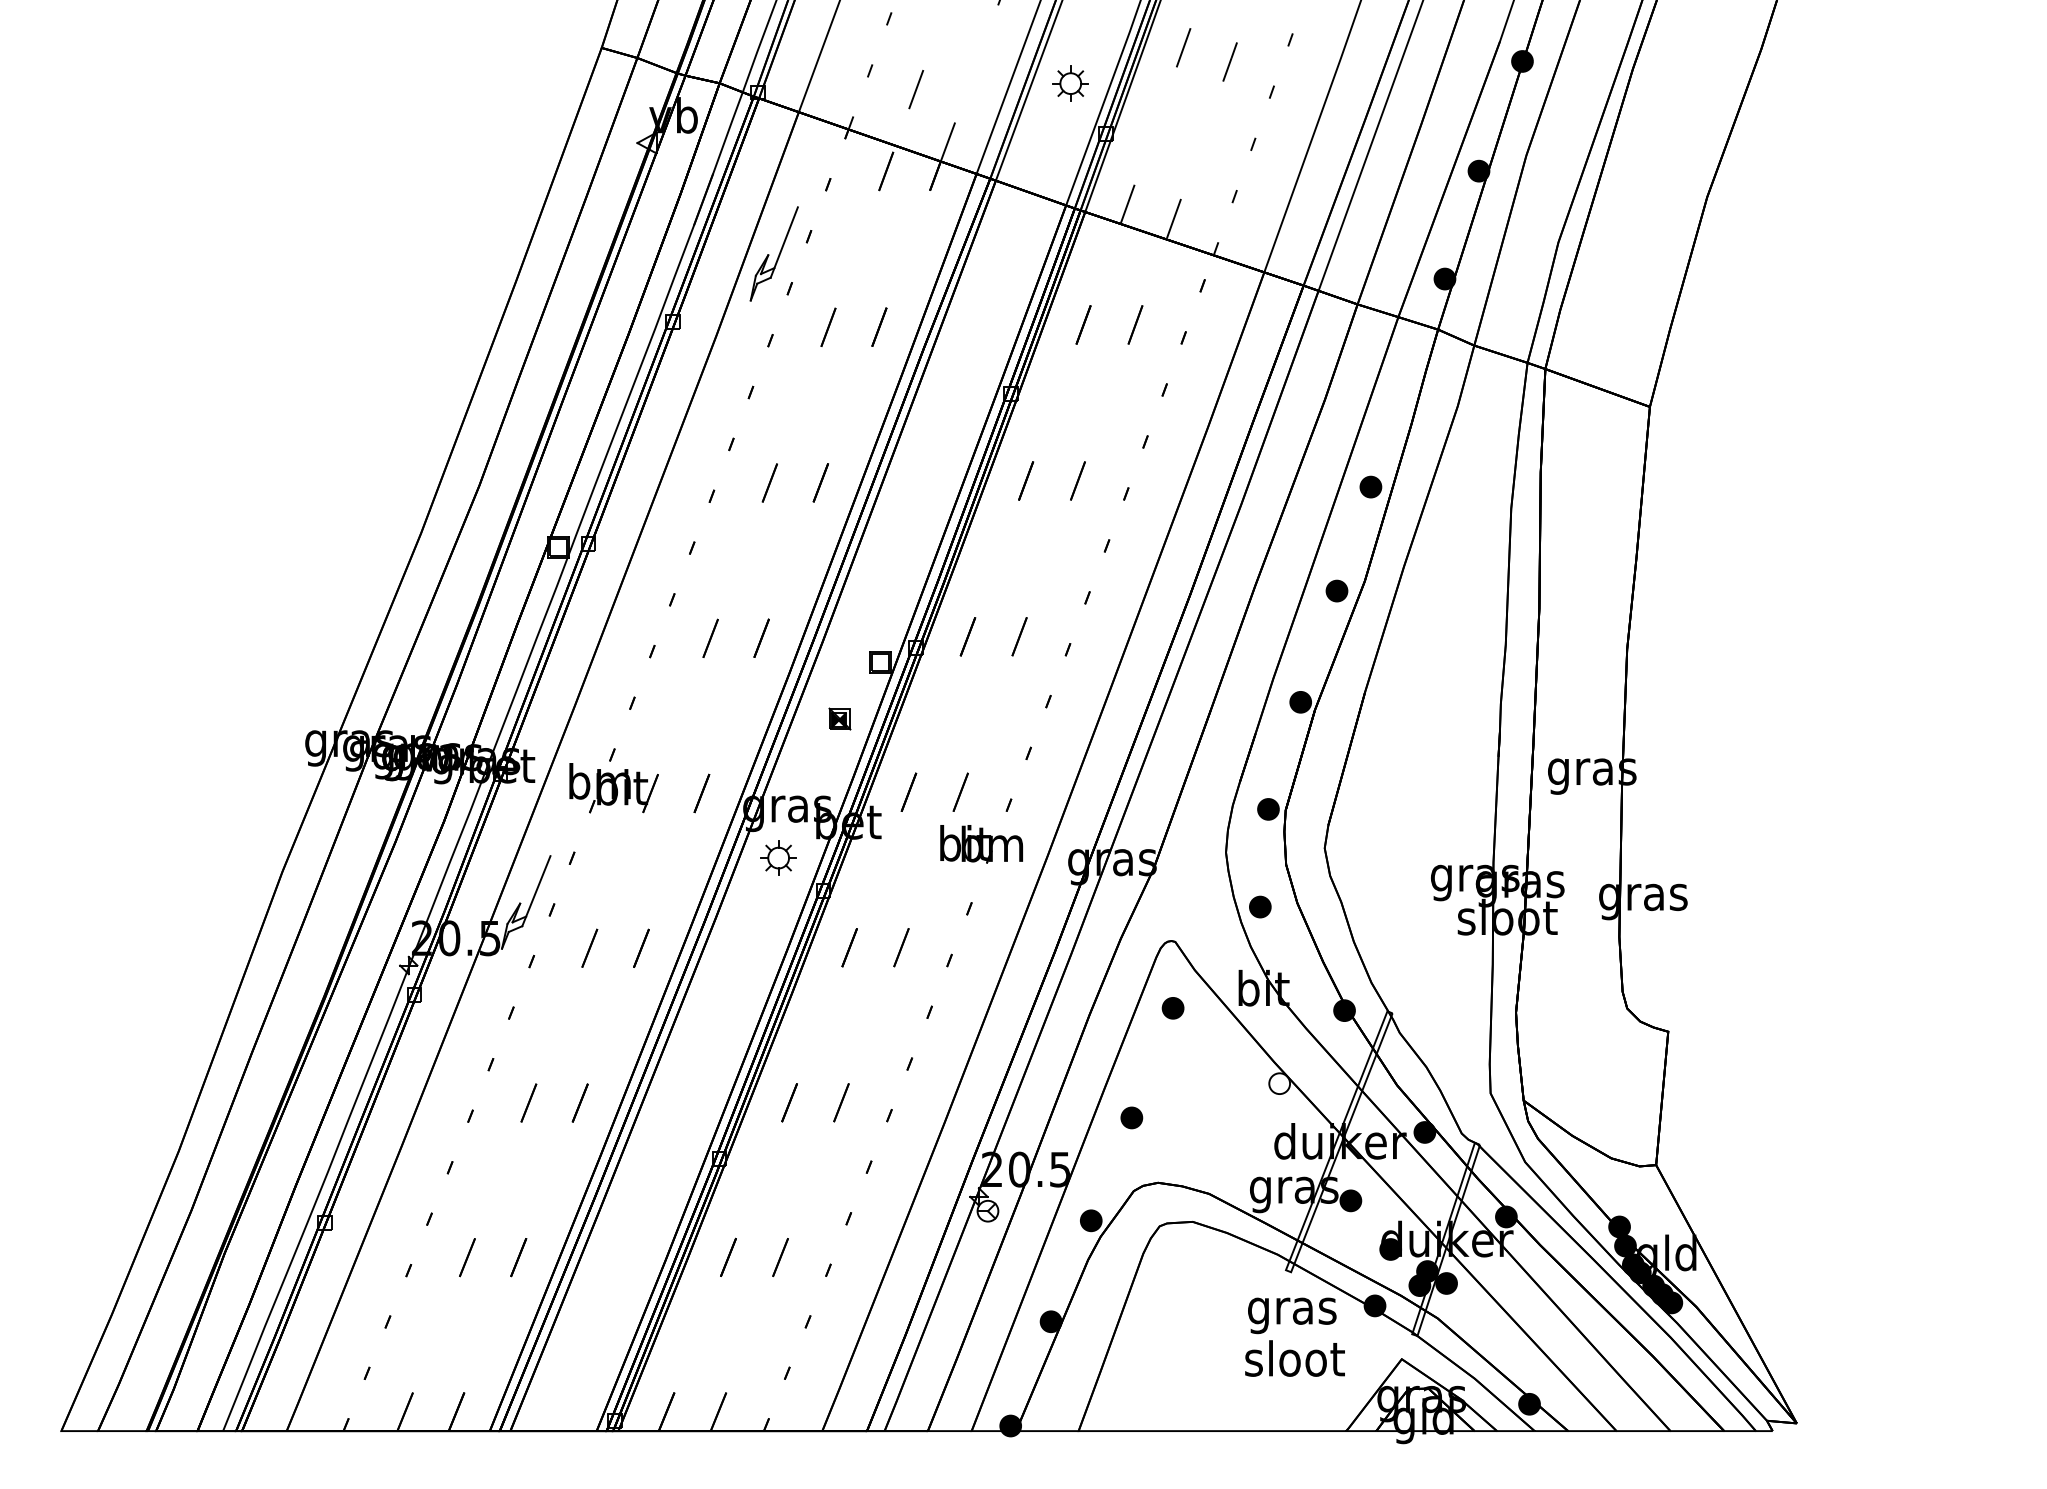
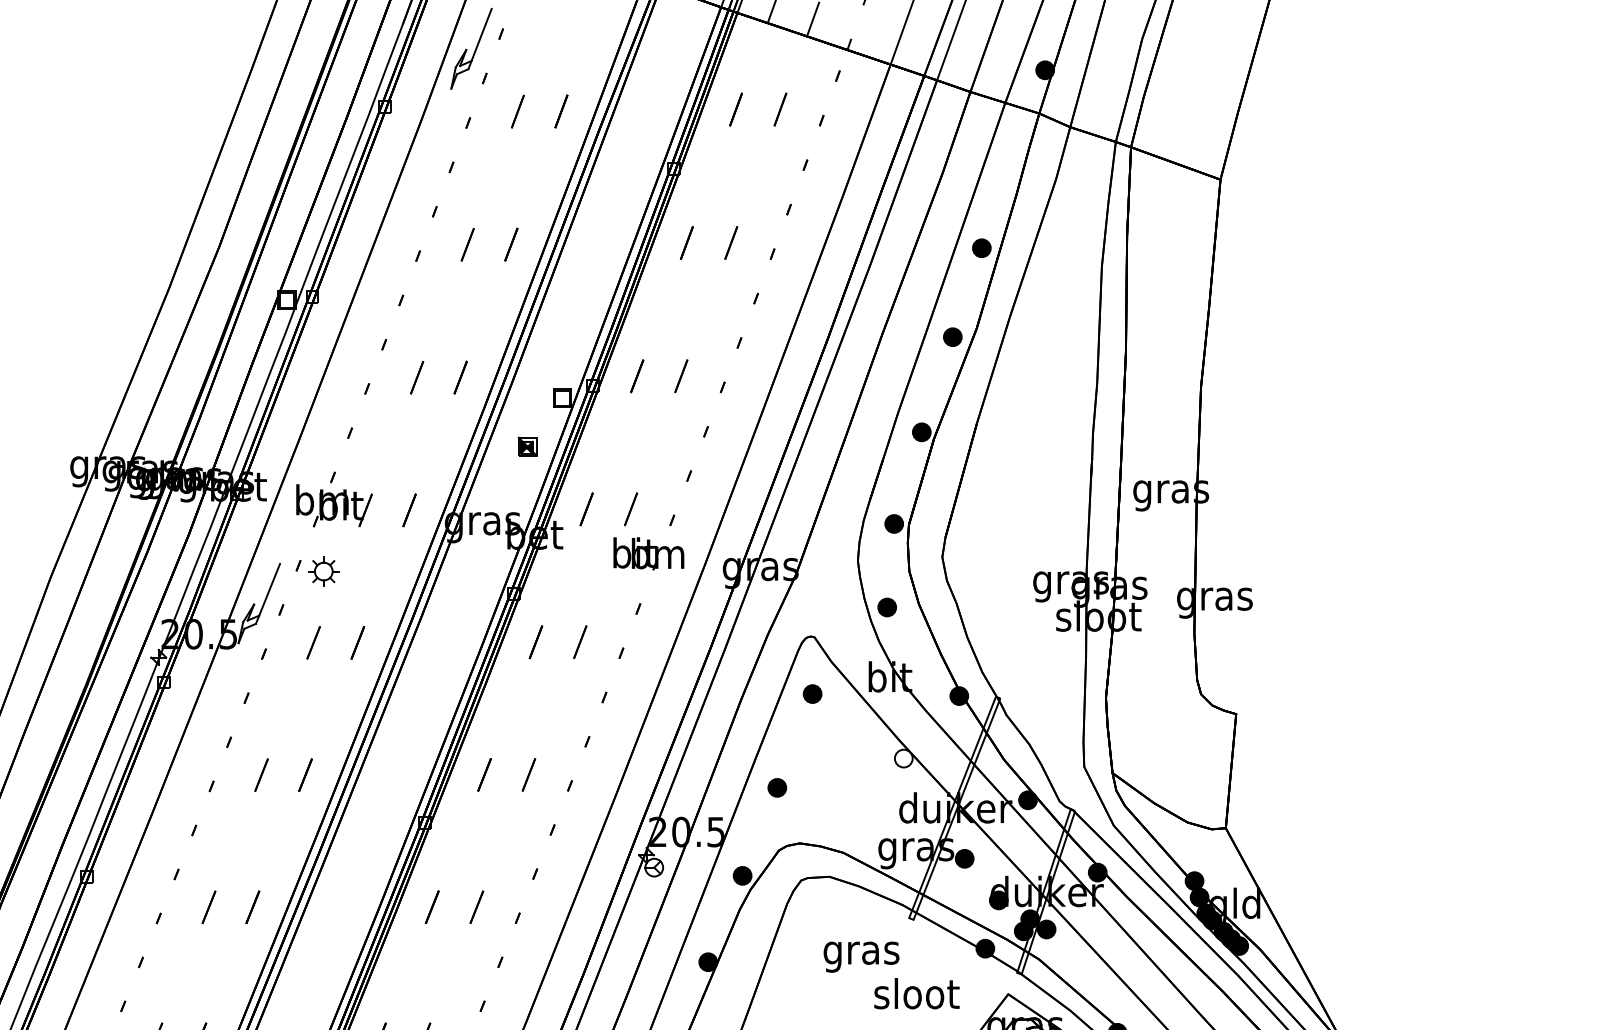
part: (778, 857) -> (323, 571), moved
text: (1292, 1315) -> (861, 956), moved

